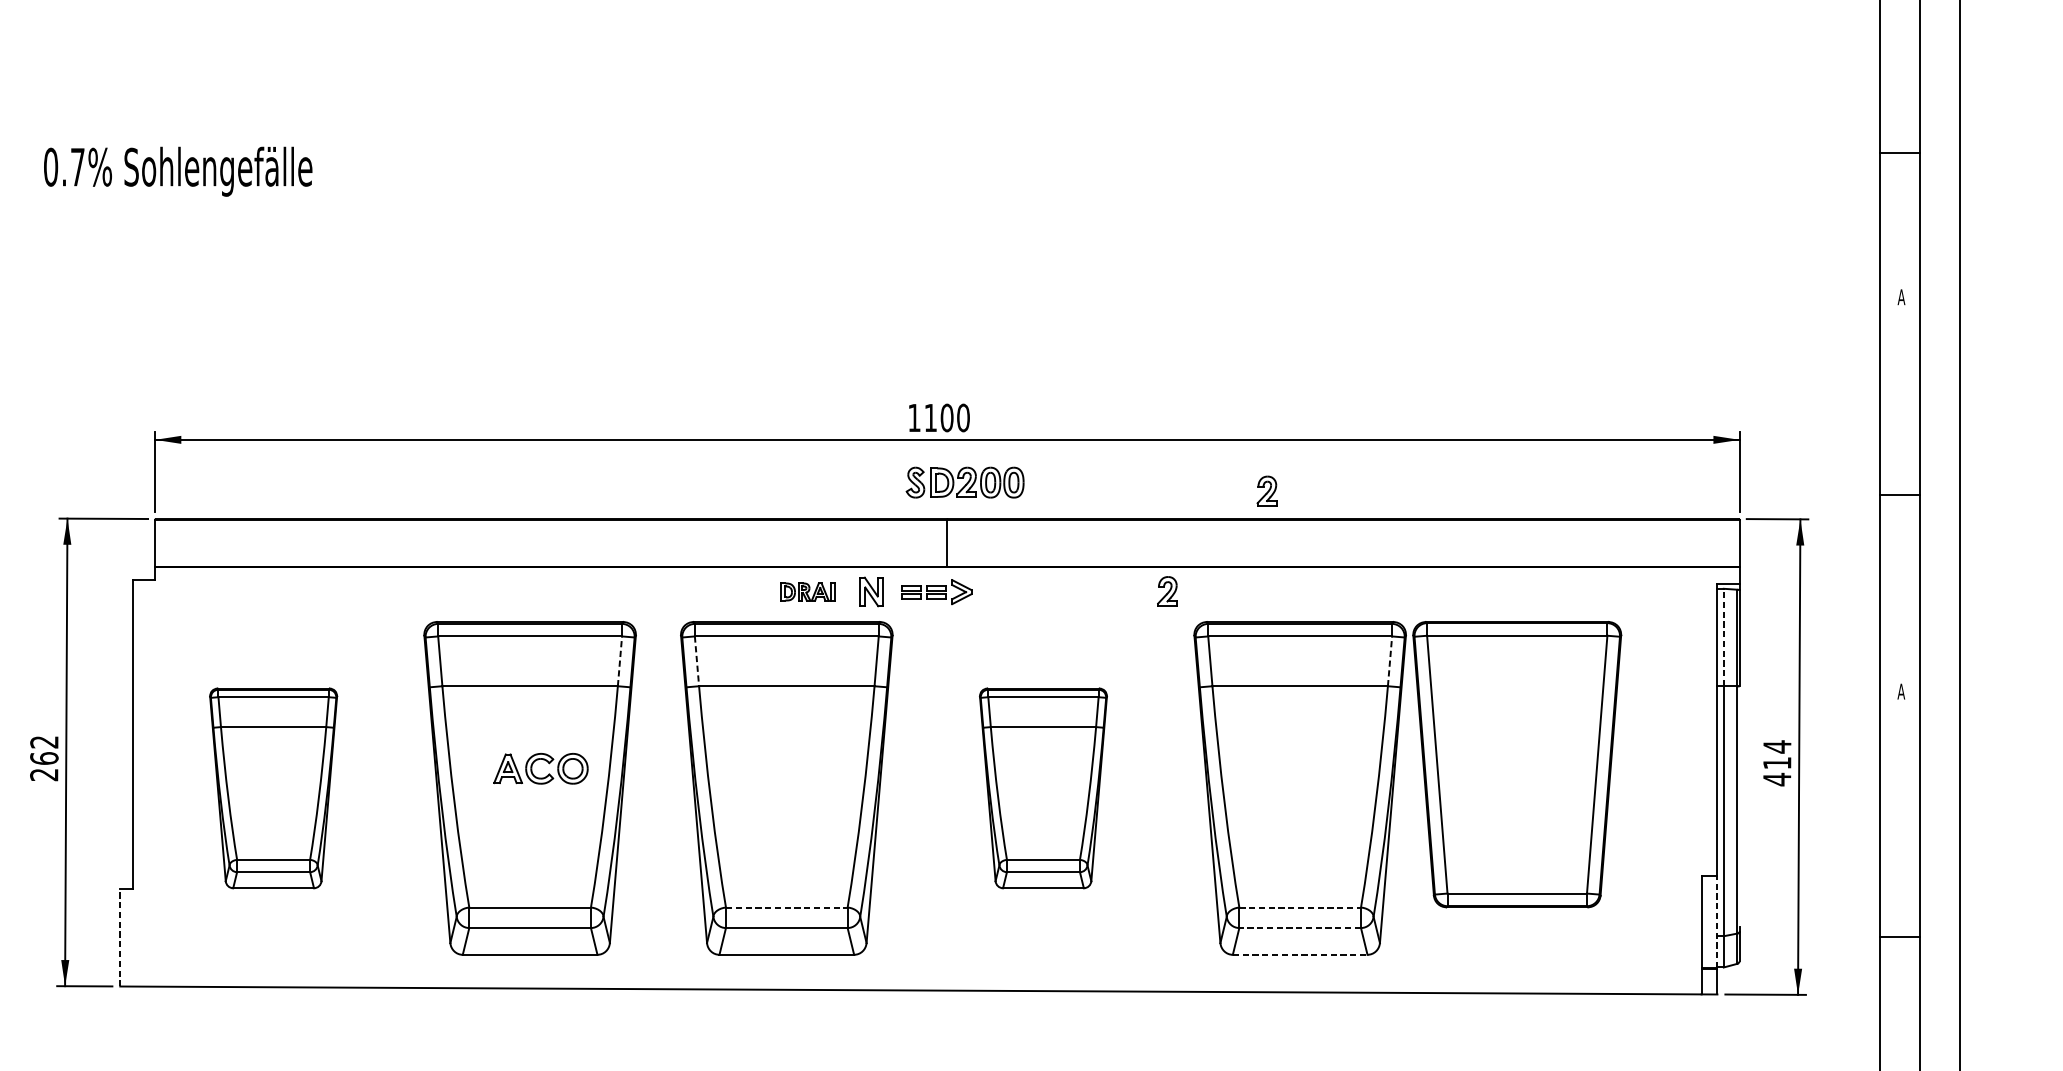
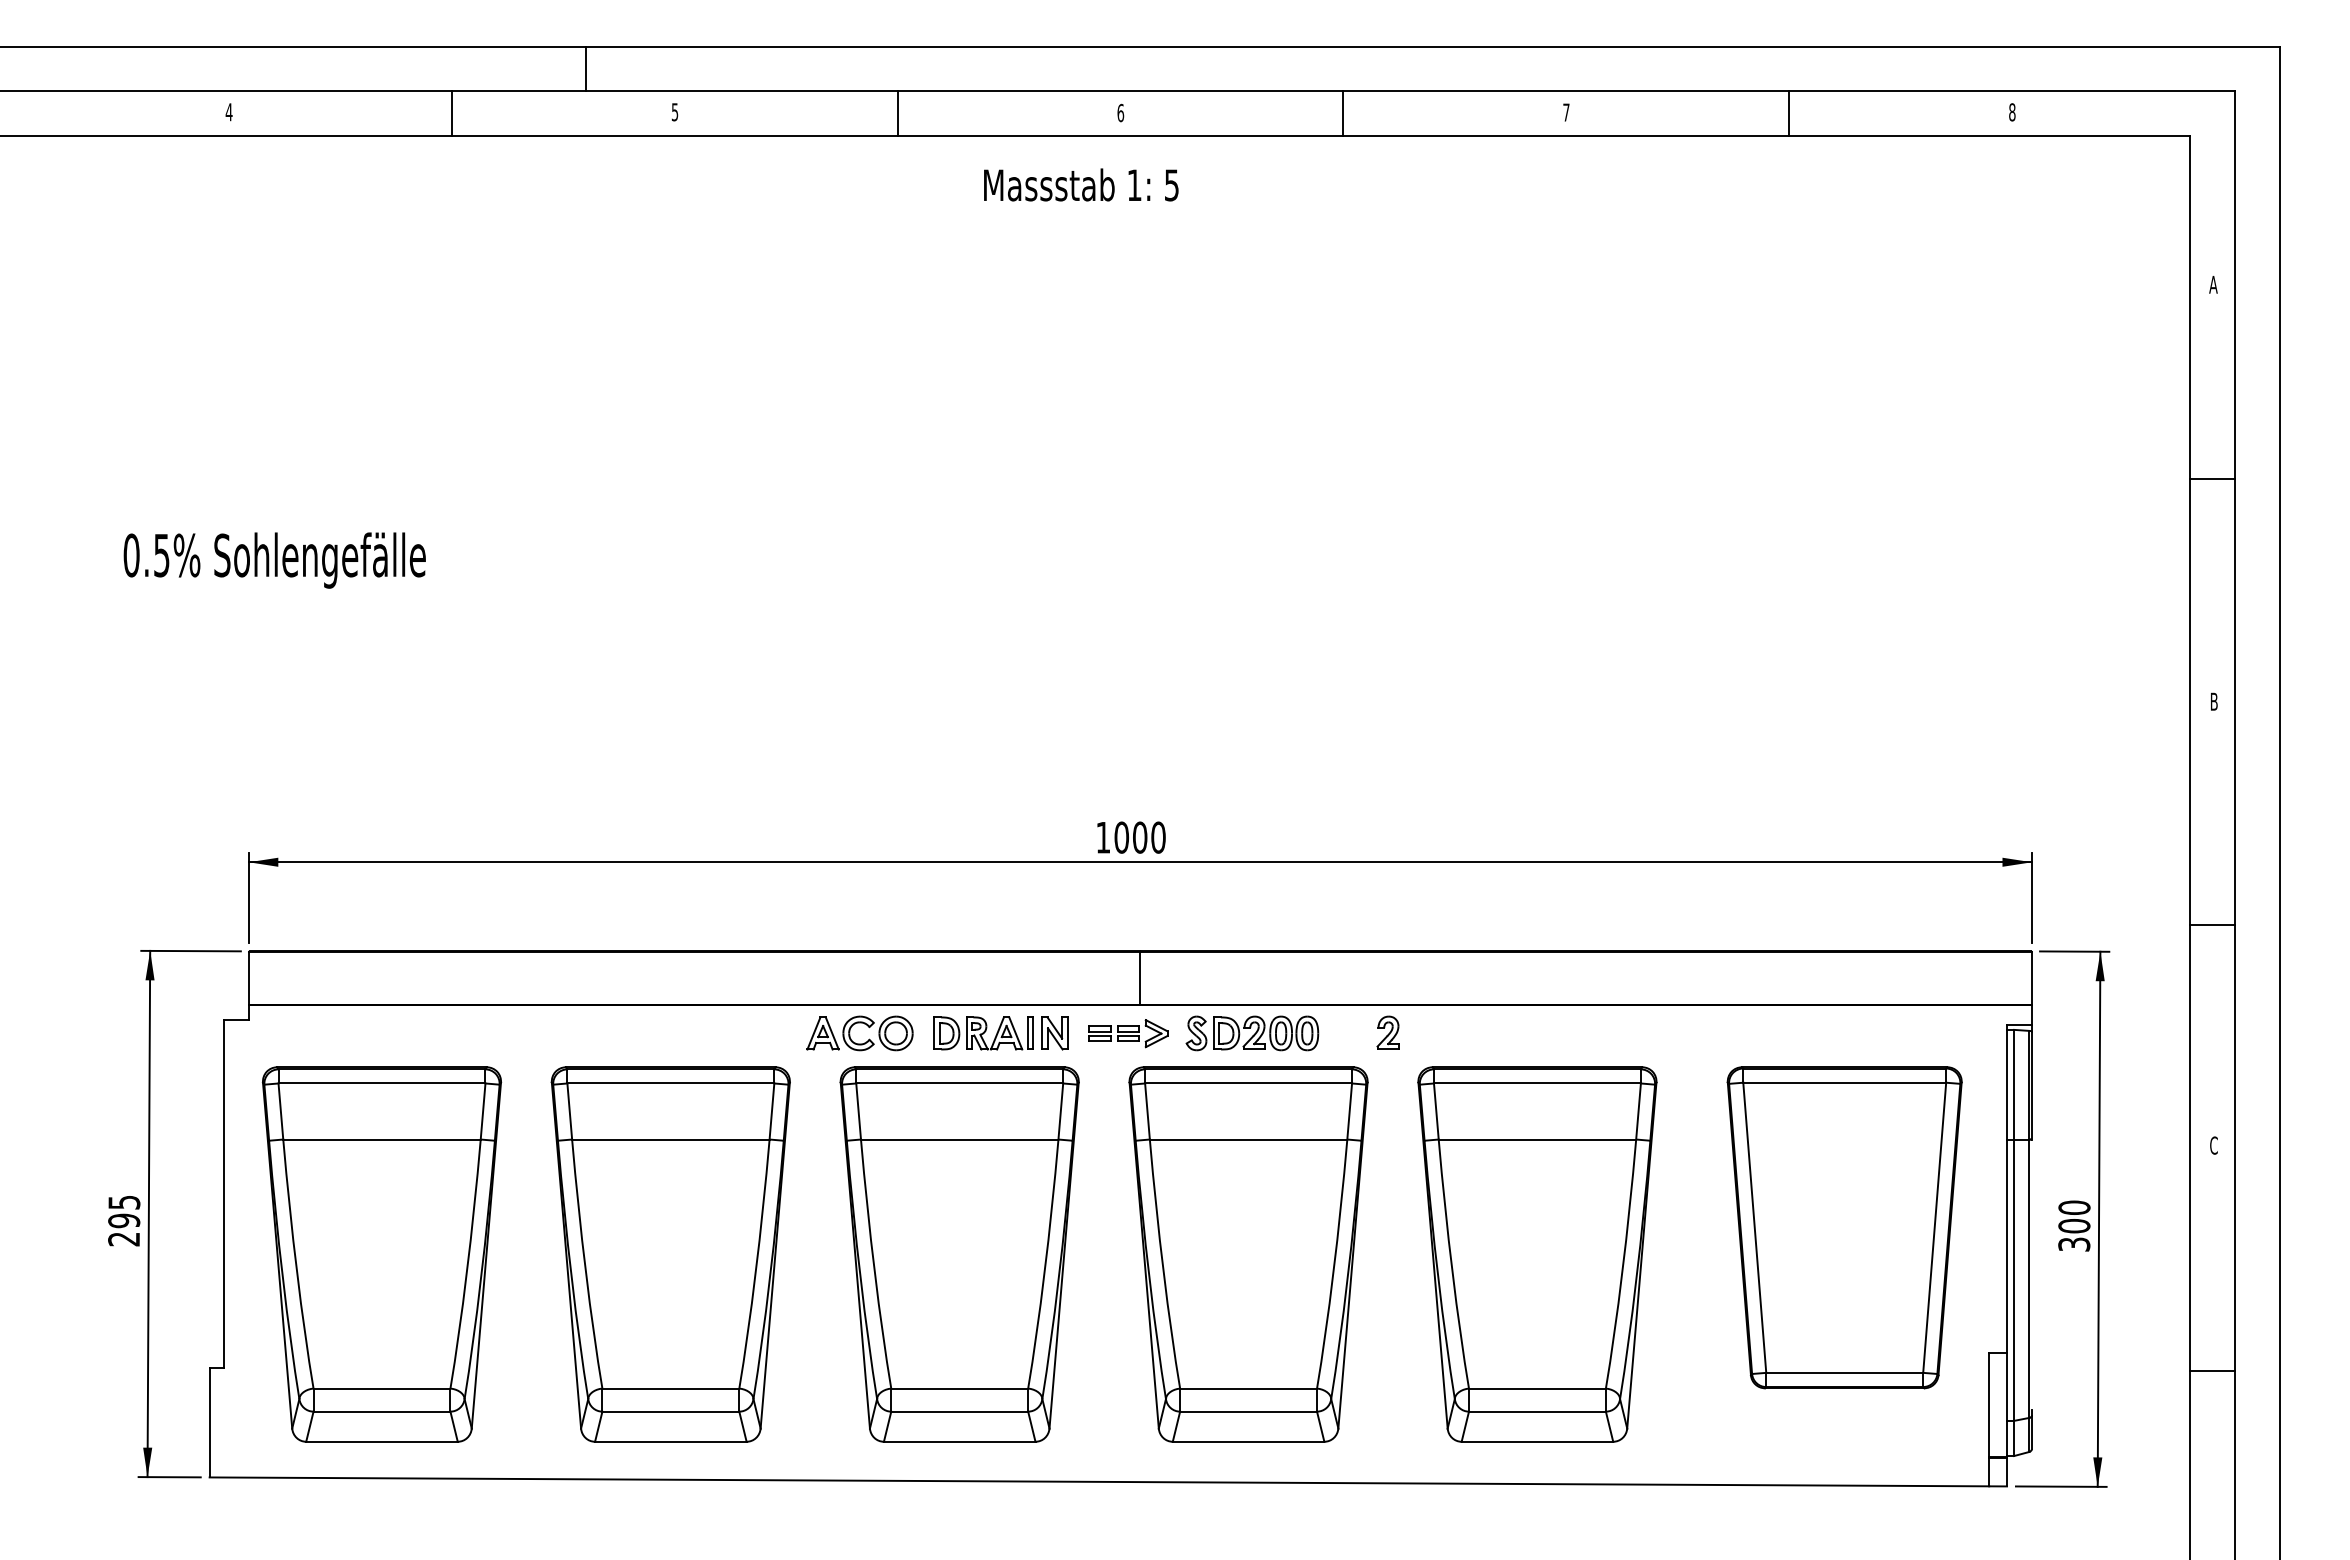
line: (1900, 152) -> (2212, 478), moved
text: (77, 167) -> (161, 555), 0.7% -> 0.5%
text: (1900, 296) -> (2213, 701), A -> B
text: (930, 417) -> (1121, 837), 1100 -> 1000
part: (965, 482) -> (1252, 1033), moved
part: (1266, 490) -> (1499, 919), removed
part: (807, 592) -> (983, 1033), size x1.67
line: (1724, 637) -> (2014, 1084), dashed -> solid
line: (620, 661) -> (772, 1111), dashed -> solid
line: (1389, 661) -> (1638, 1111), dashed -> solid
line: (696, 662) -> (858, 1112), dashed -> solid
text: (1900, 691) -> (2213, 1145), A -> C
text: (44, 751) -> (124, 1212), 262 -> 295
text: (1777, 763) -> (2074, 1226), 414 -> 300
part: (1517, 764) -> (1844, 1227), moved
part: (532, 768) -> (850, 1033), moved
part: (273, 788) -> (382, 1254), size x1.67
part: (1043, 788) -> (1248, 1254), size x1.67
line: (787, 907) -> (960, 1388), dashed -> solid
line: (1300, 907) -> (1537, 1388), dashed -> solid
line: (1716, 922) -> (2006, 1405), dashed -> solid
line: (1299, 927) -> (1536, 1411), dashed -> solid
line: (1900, 936) -> (2212, 1370), moved
line: (120, 937) -> (209, 1422), dashed -> solid
line: (1300, 954) -> (1537, 1441), dashed -> solid

